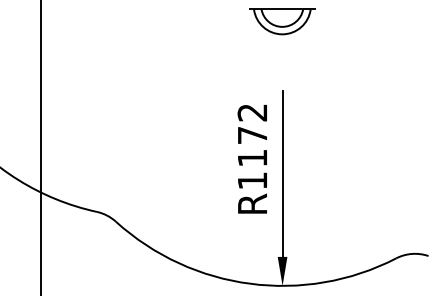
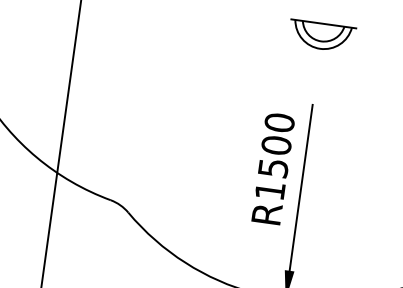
text: (252, 134) -> (276, 144), R1172 -> R1500

